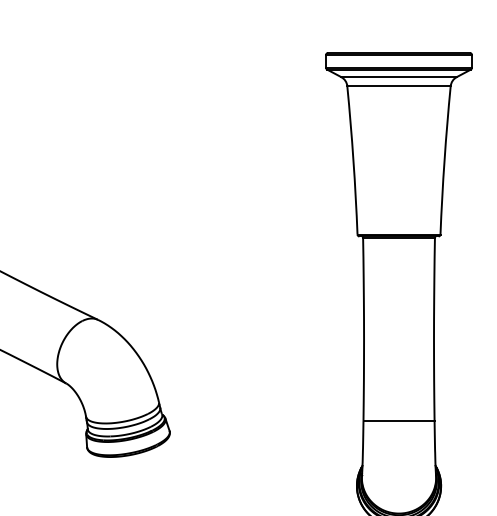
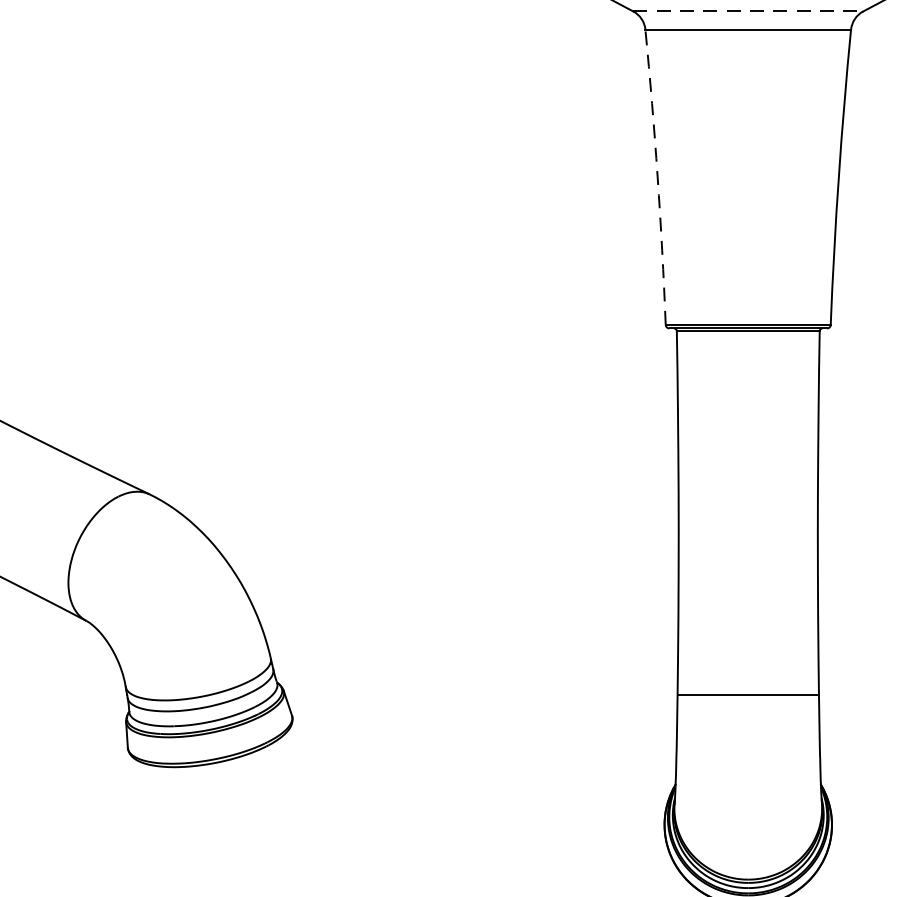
line: (399, 77) -> (749, 12), solid -> dashed
arc: (353, 160) -> (657, 177), solid -> dashed

